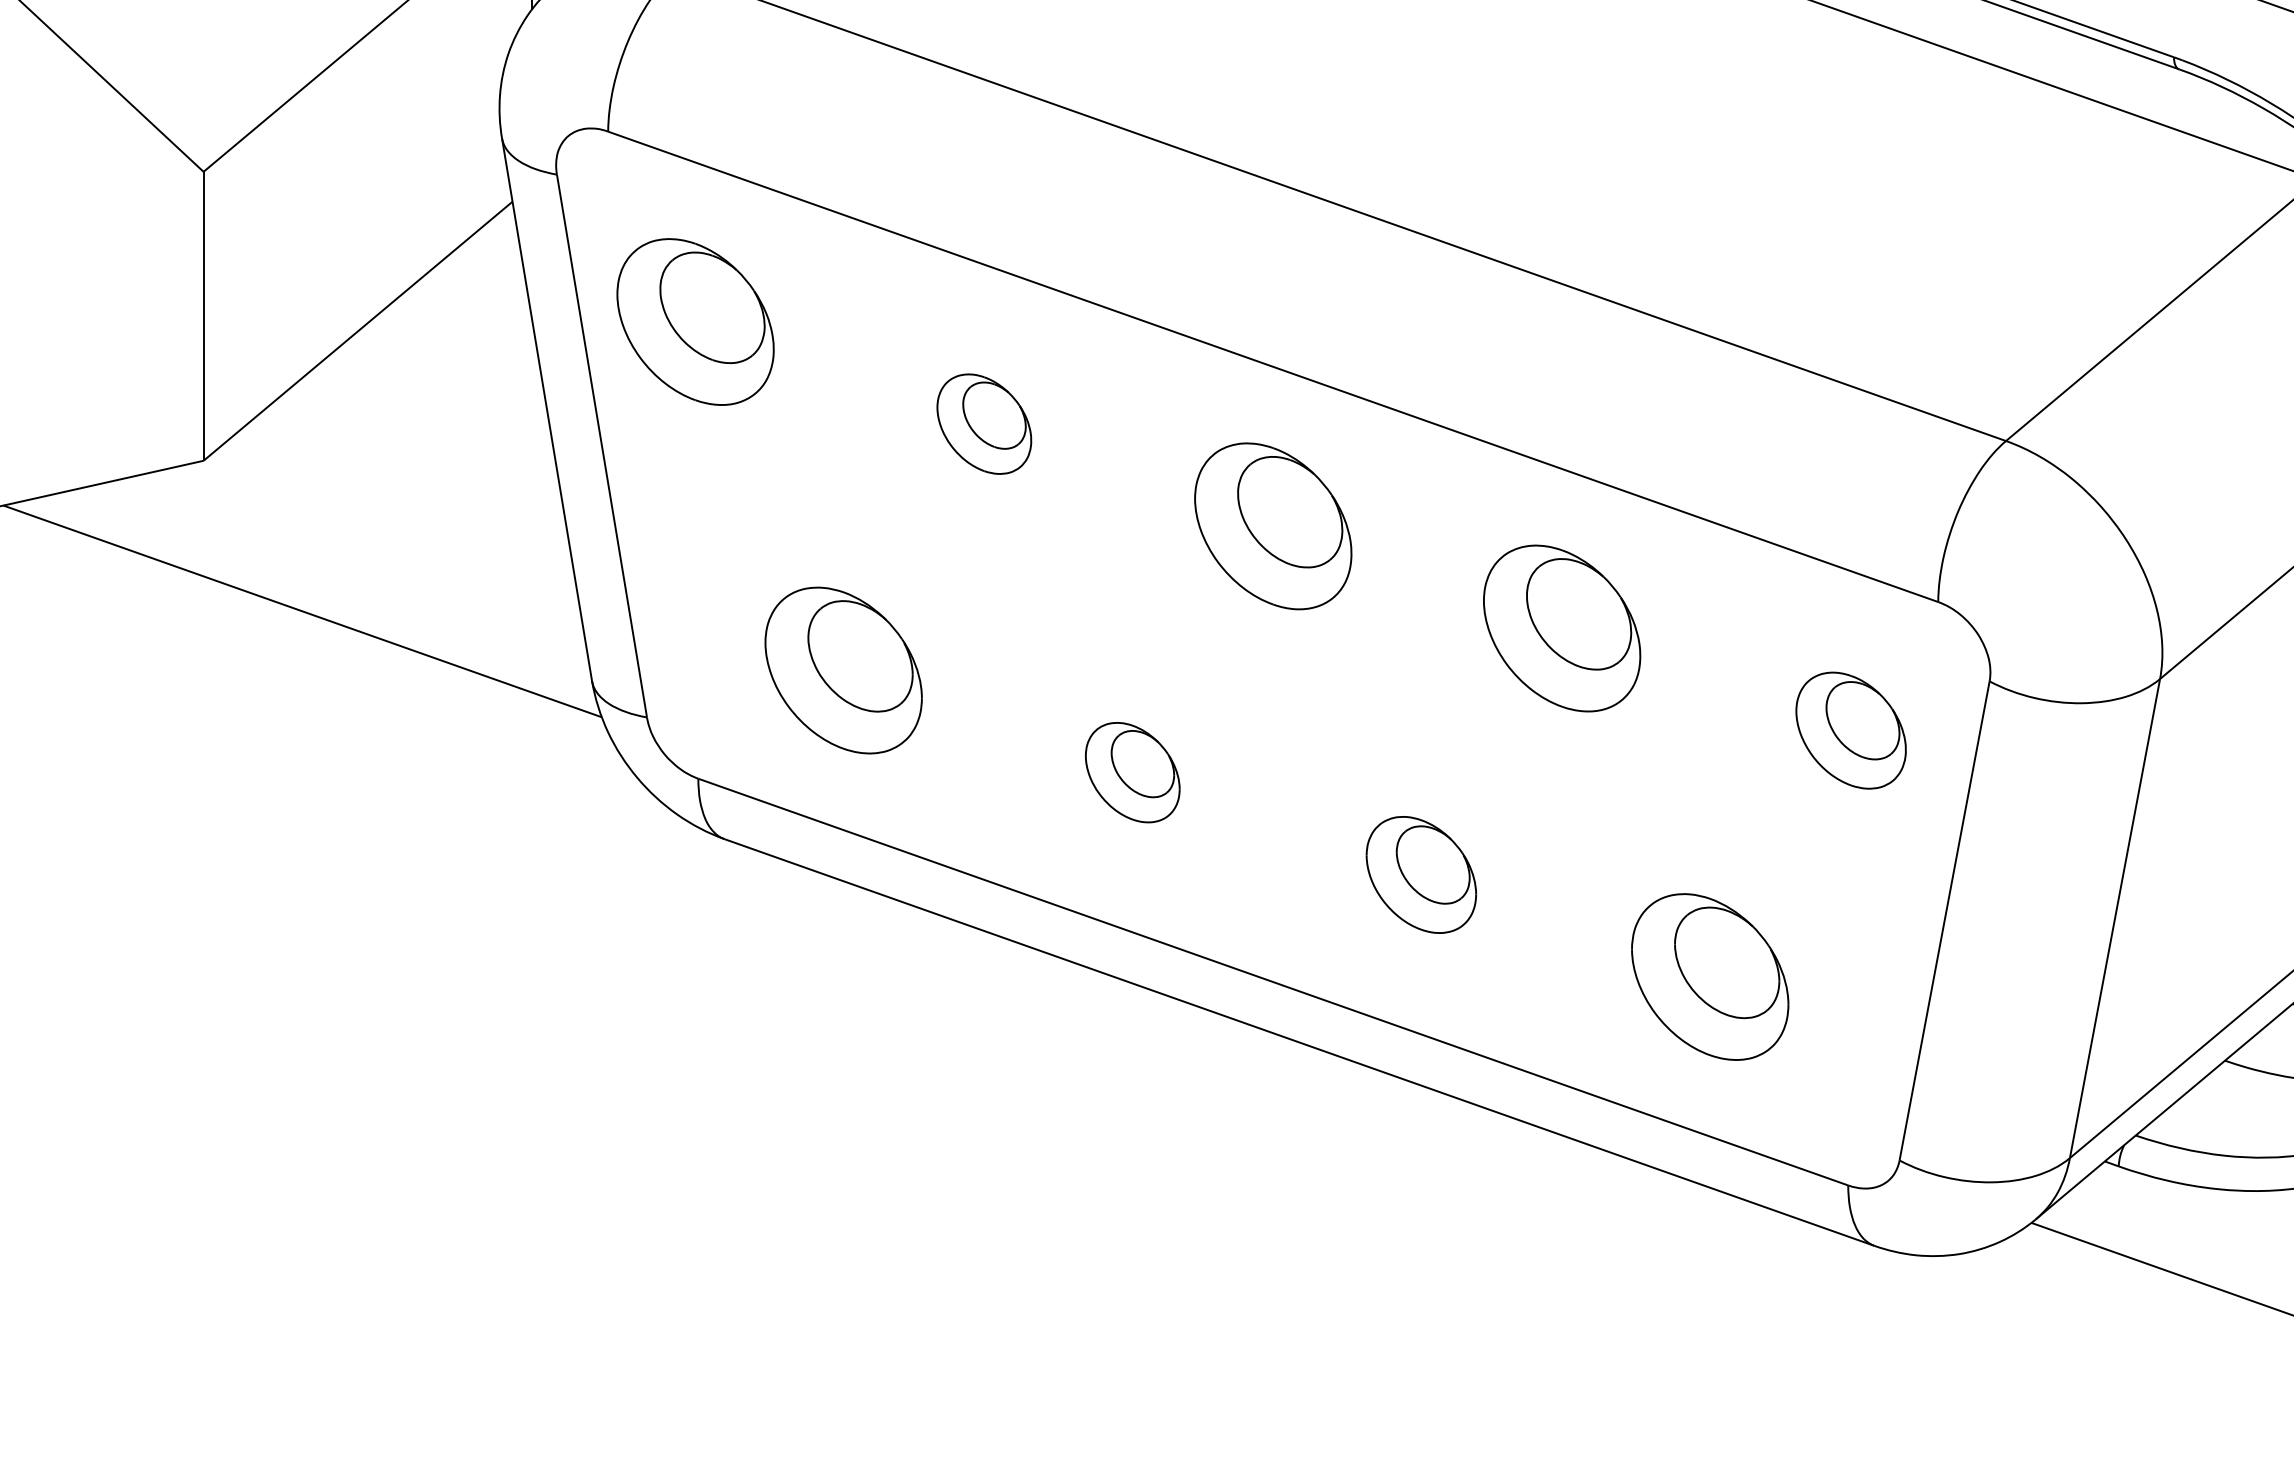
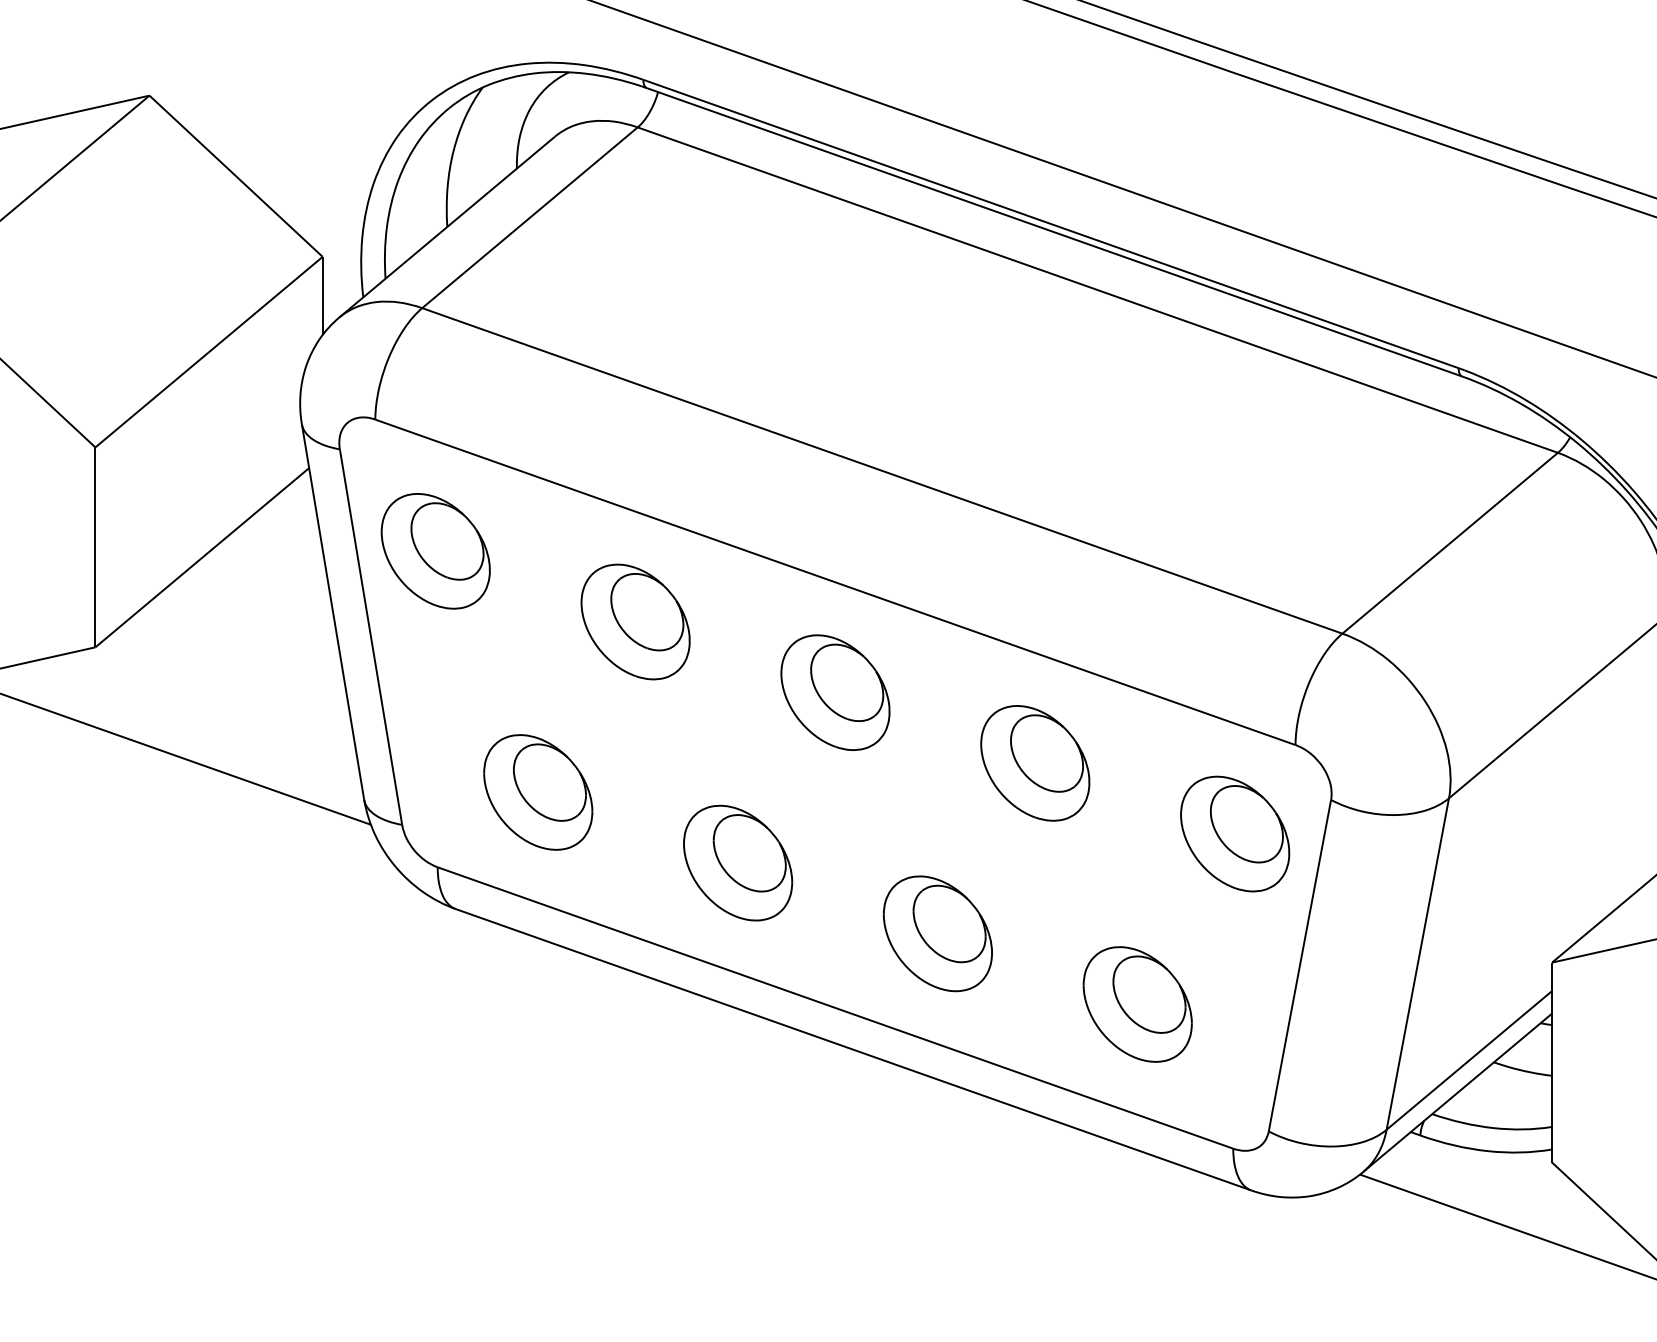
part: (984, 423) -> (635, 621), size x1.67
part: (1851, 729) -> (1235, 833), size x1.43
part: (1133, 771) -> (738, 862), size x1.67
part: (1420, 874) -> (937, 933), size x1.43

